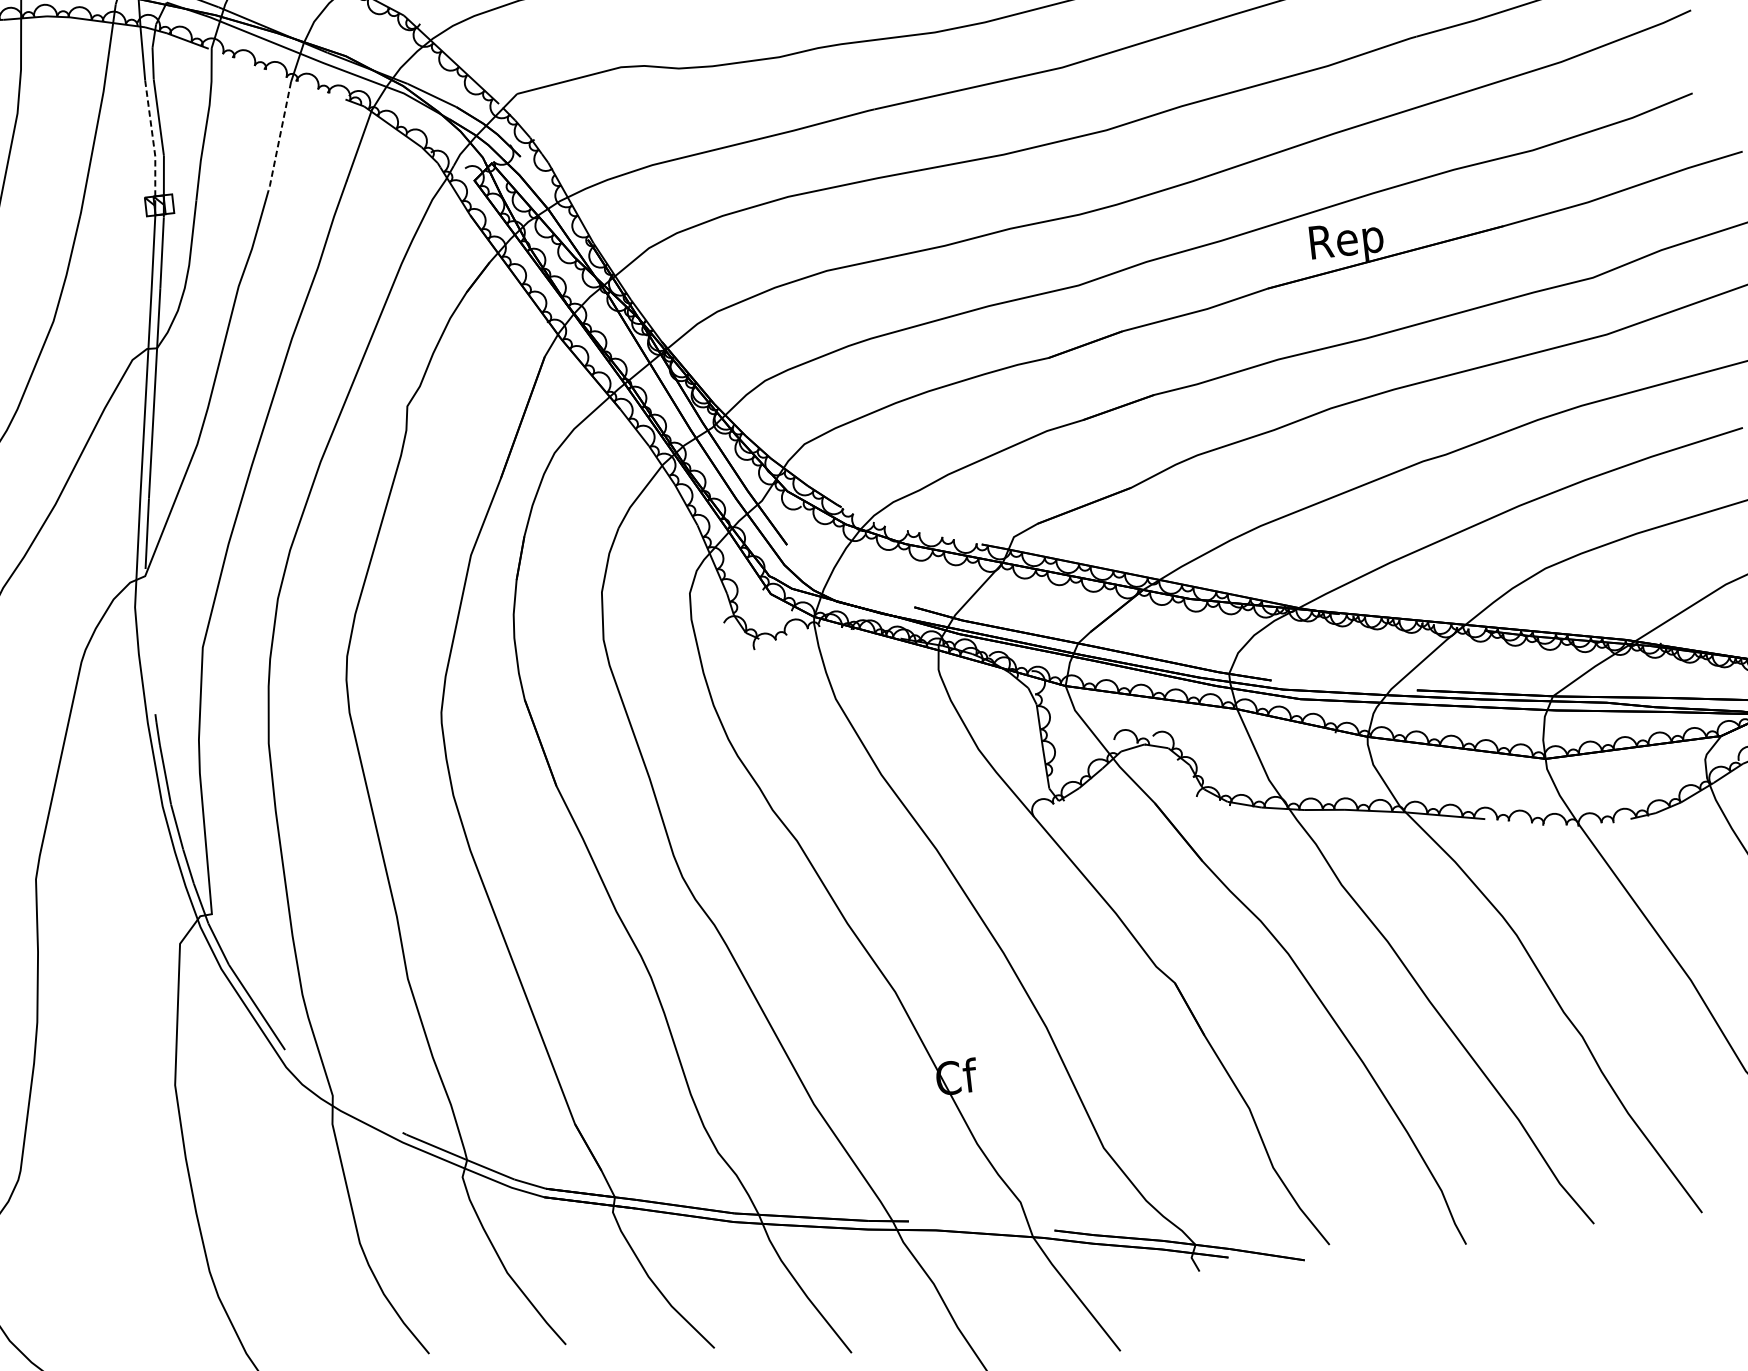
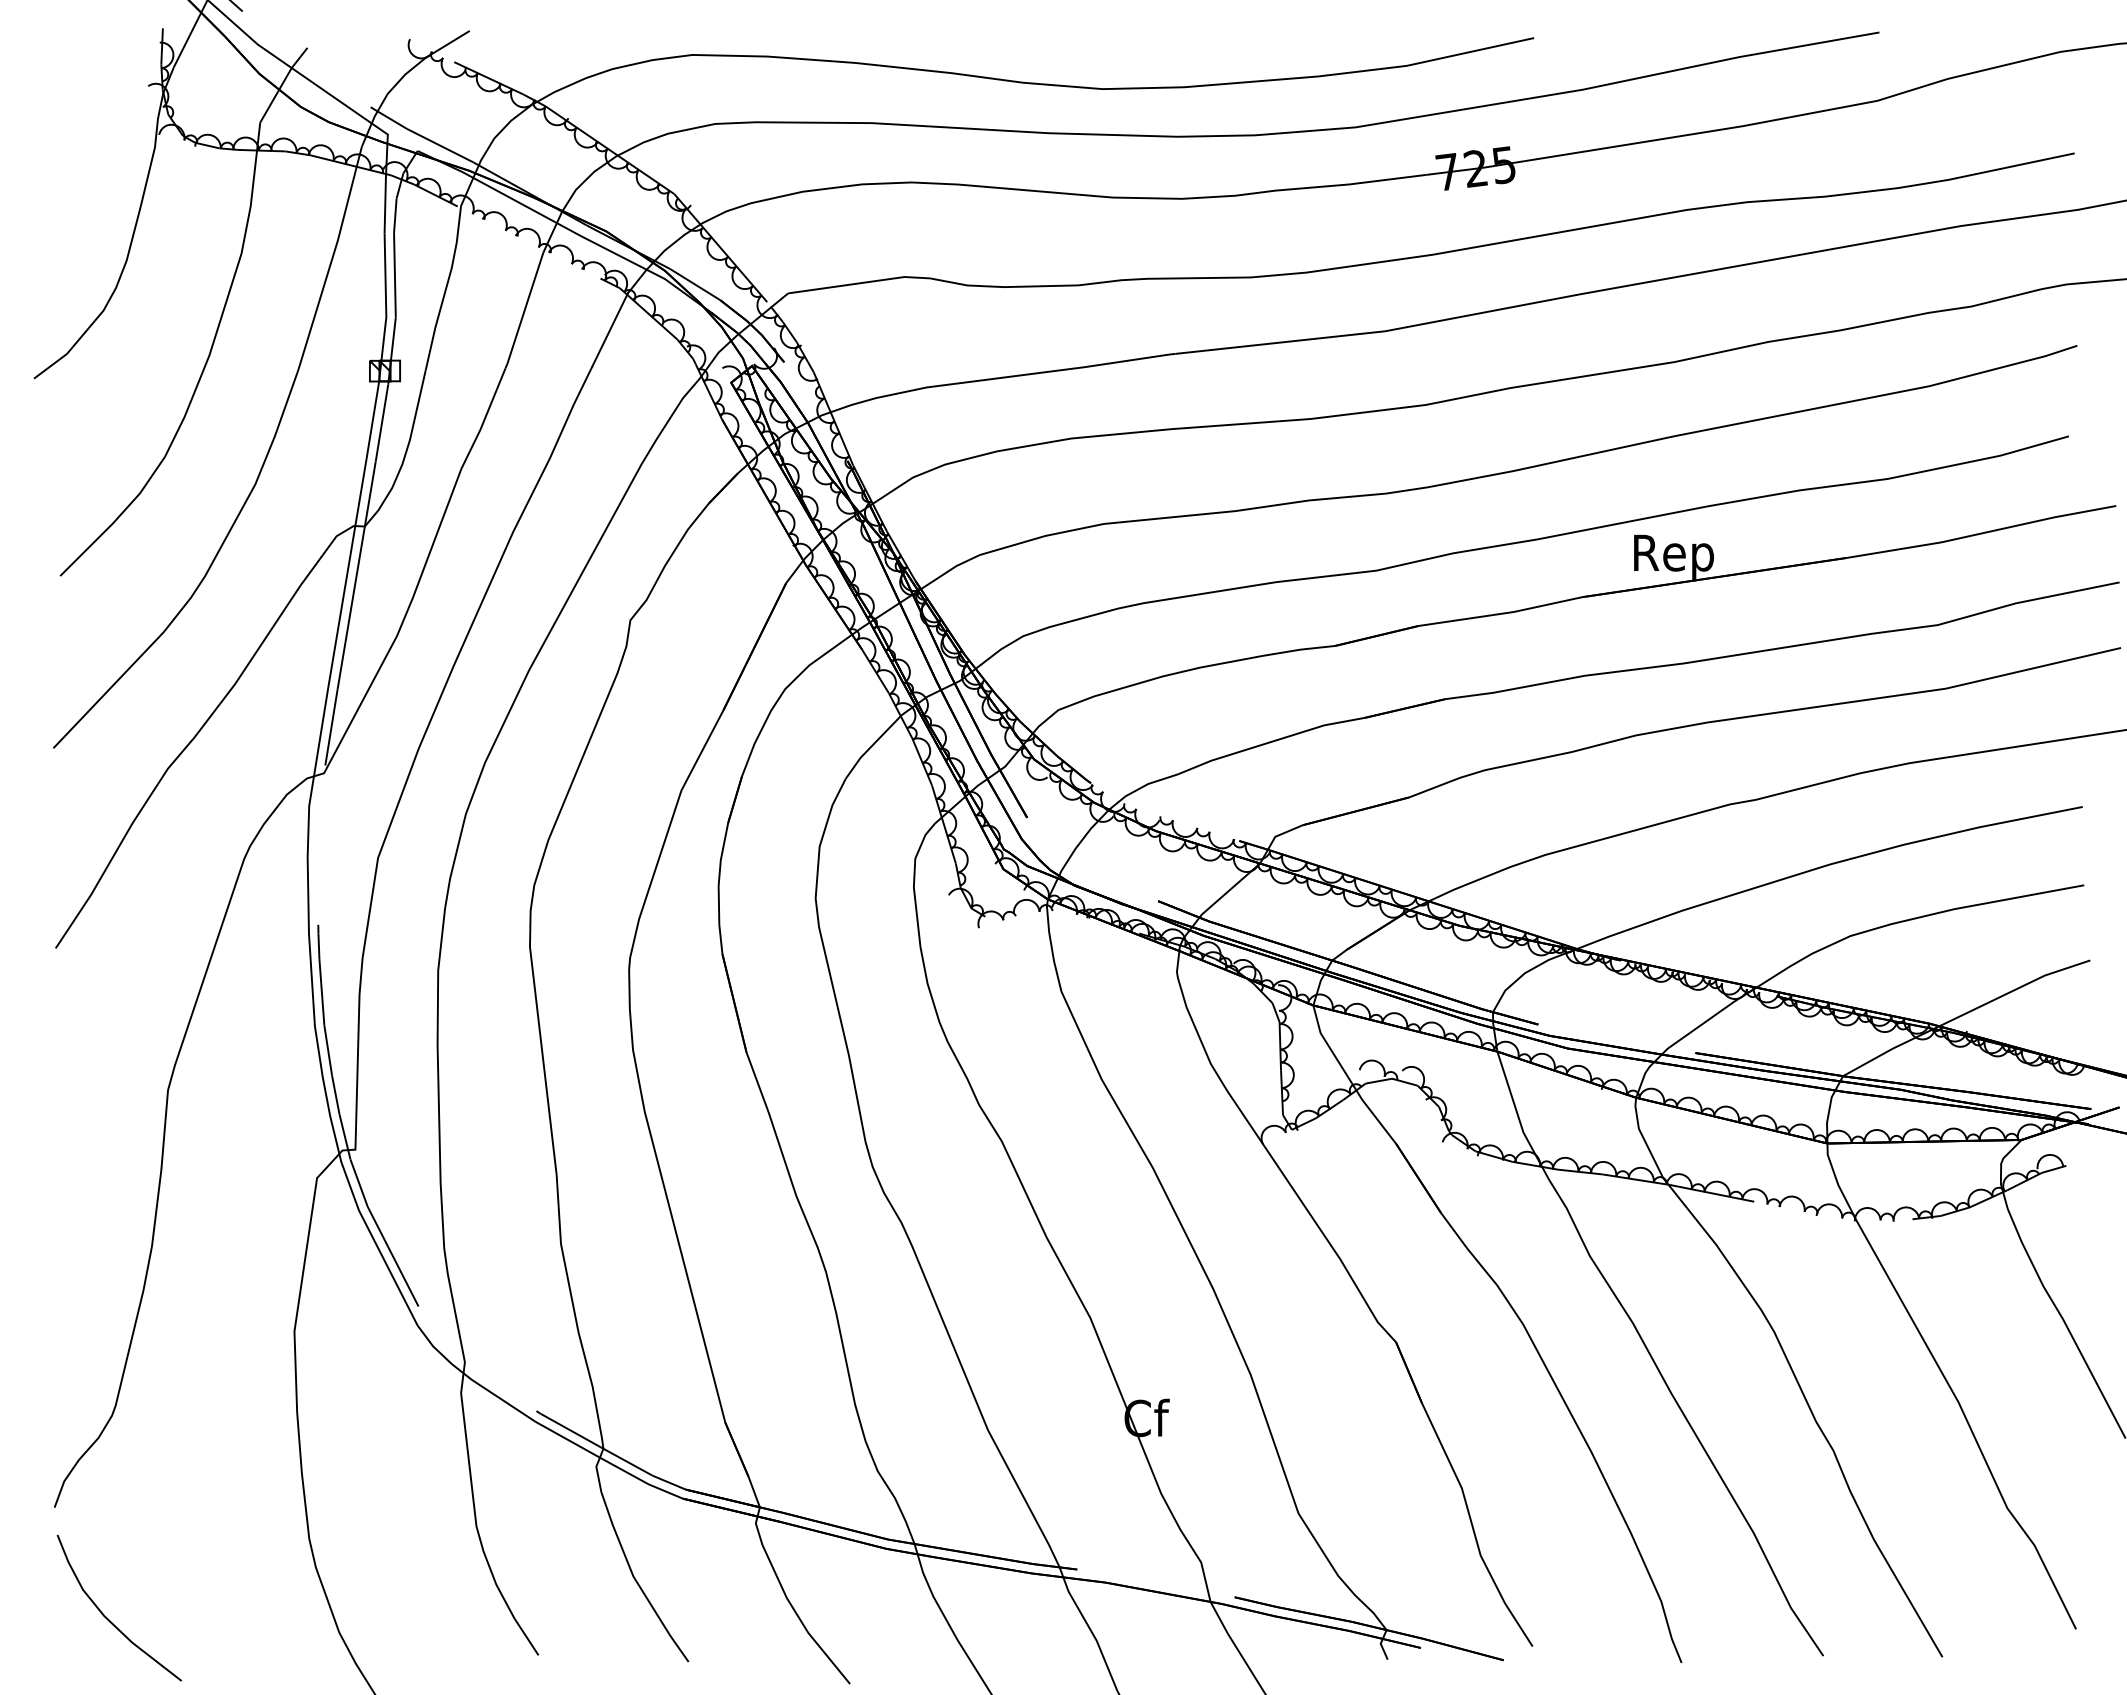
line: (279, 137) -> (524, 311), dashed -> solid
line: (154, 143) -> (386, 303), dashed -> solid

